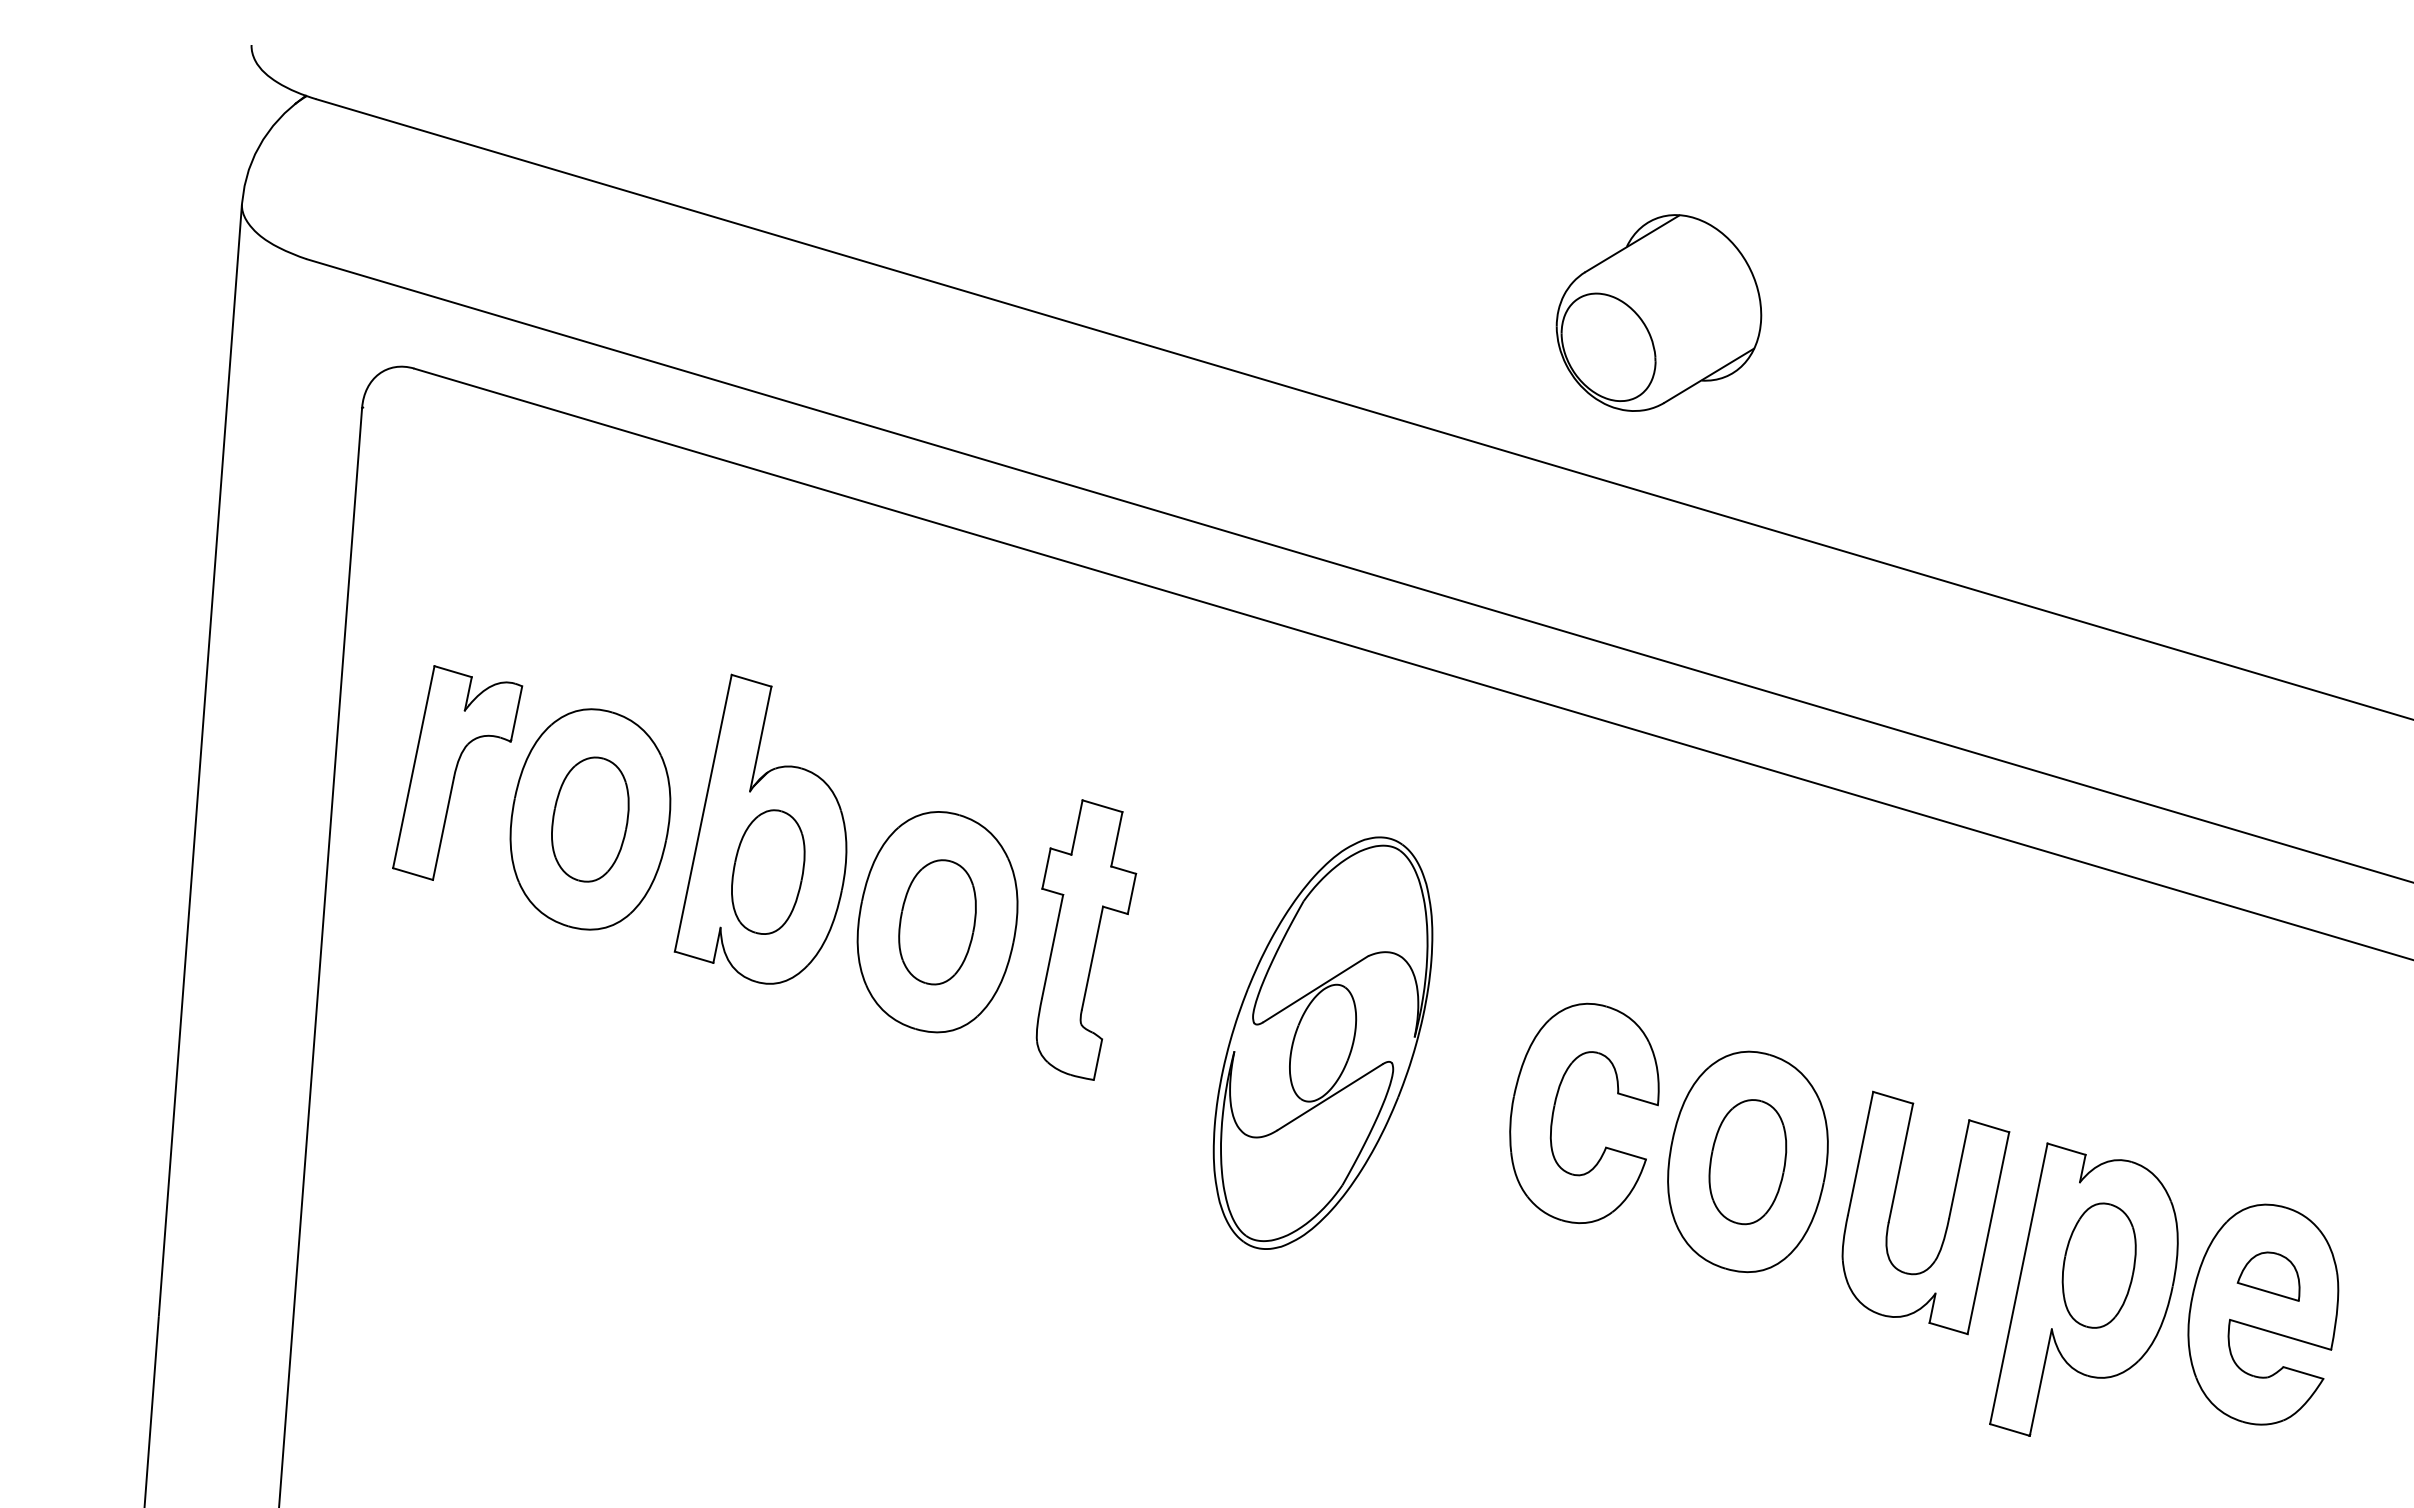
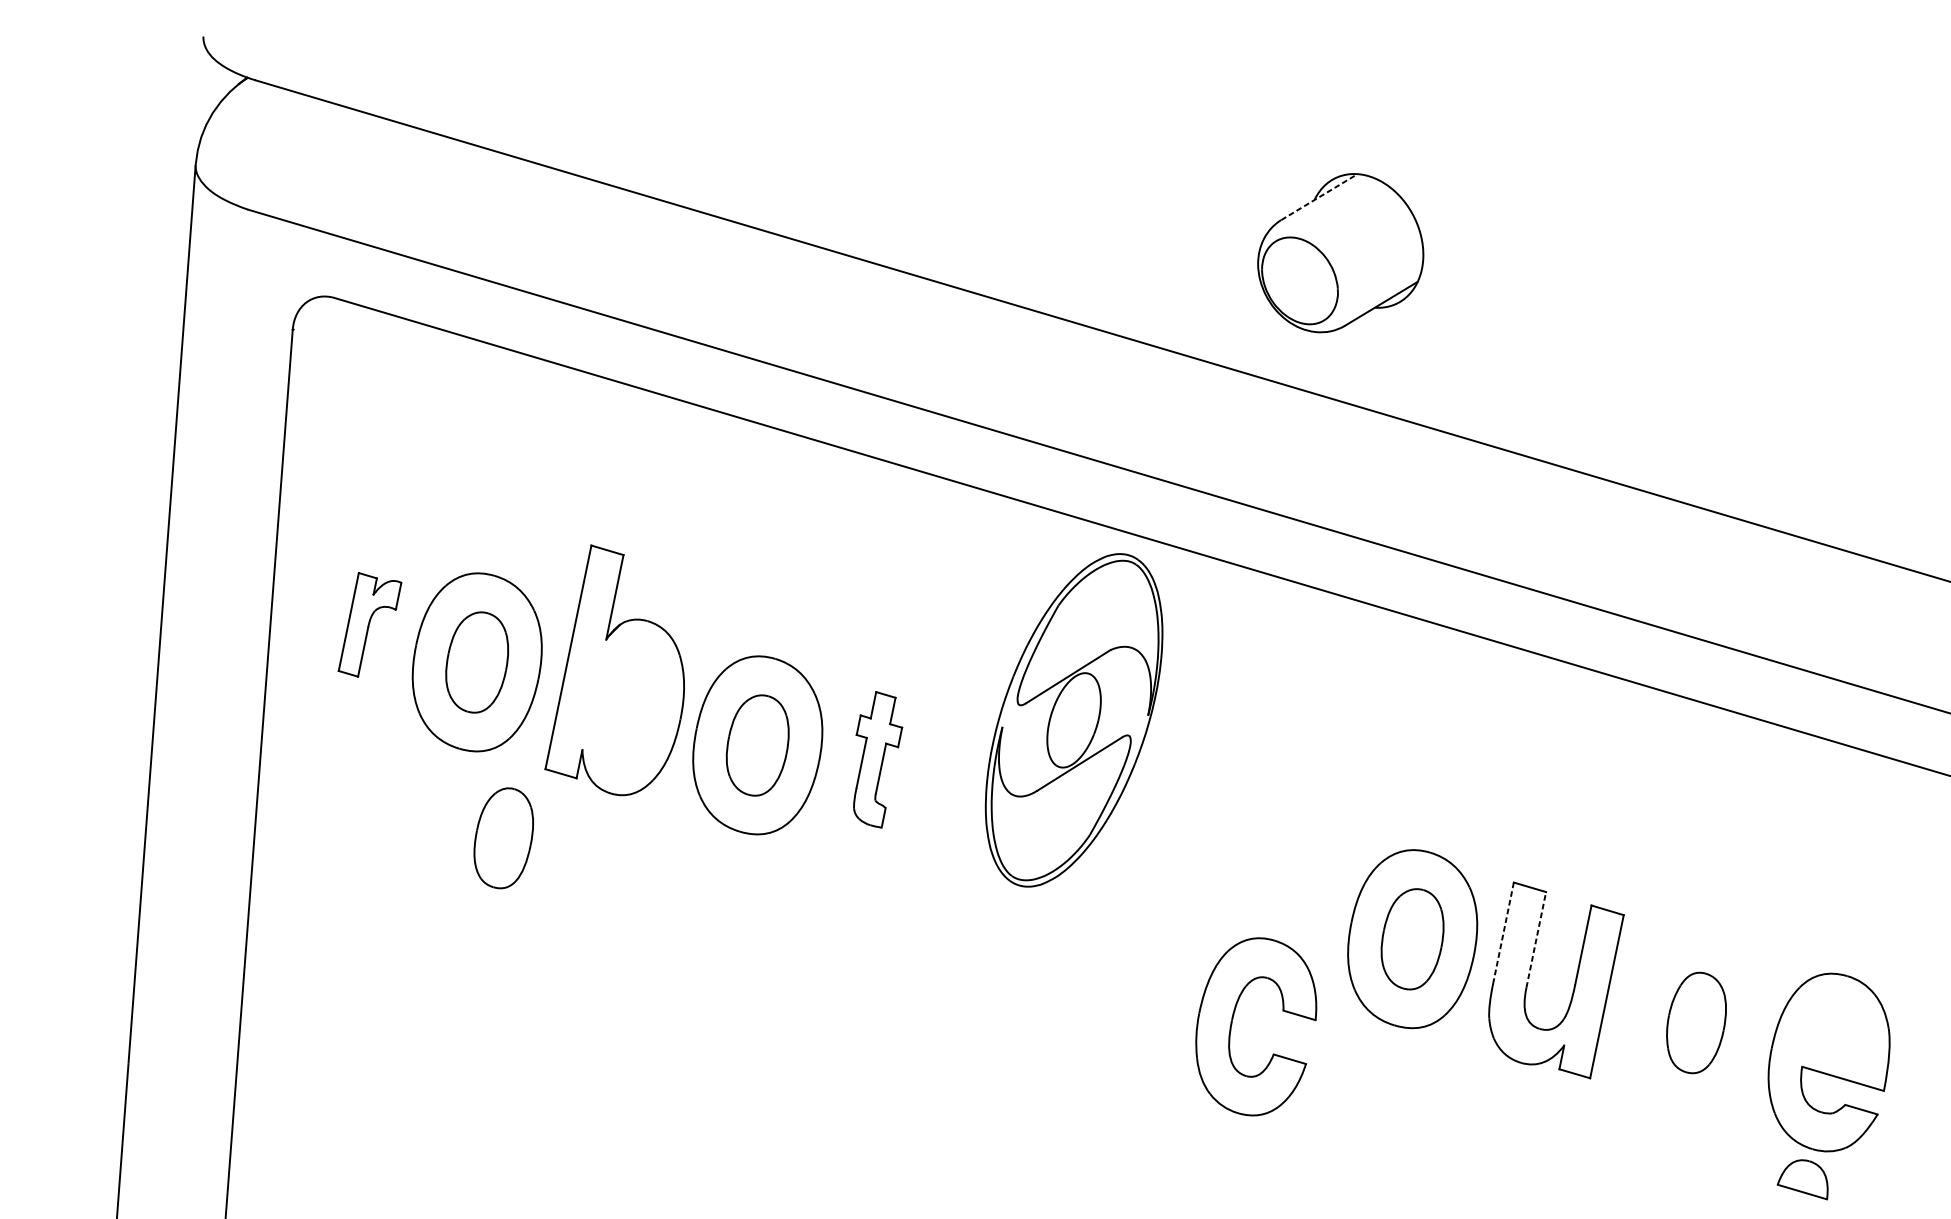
line: (1632, 243) -> (1319, 196), solid -> dashed
part: (457, 772) -> (369, 624), size x0.6
part: (768, 871) -> (503, 837), moved
part: (1086, 939) -> (878, 759), size x0.6
part: (1322, 1042) -> (1073, 719), moved
part: (1555, 1106) -> (1232, 1021), moved
line: (1860, 1153) -> (1503, 932), solid -> dashed
line: (1901, 1162) -> (1536, 939), solid -> dashed
part: (2268, 1276) -> (1802, 1179), moved
part: (2083, 1289) -> (1683, 1042), removed

